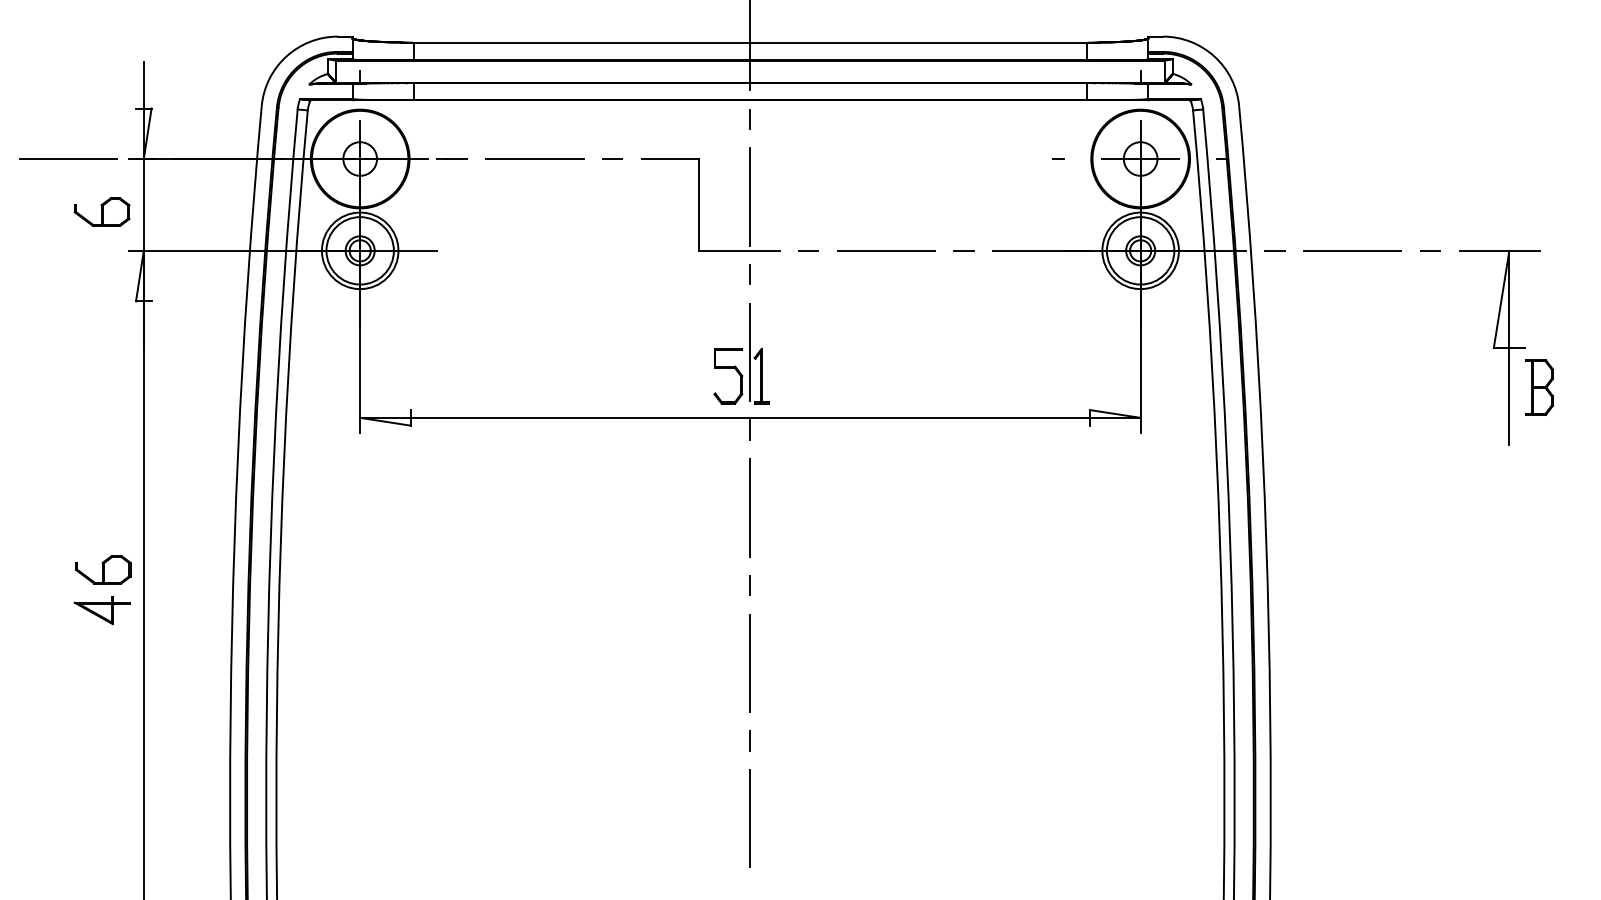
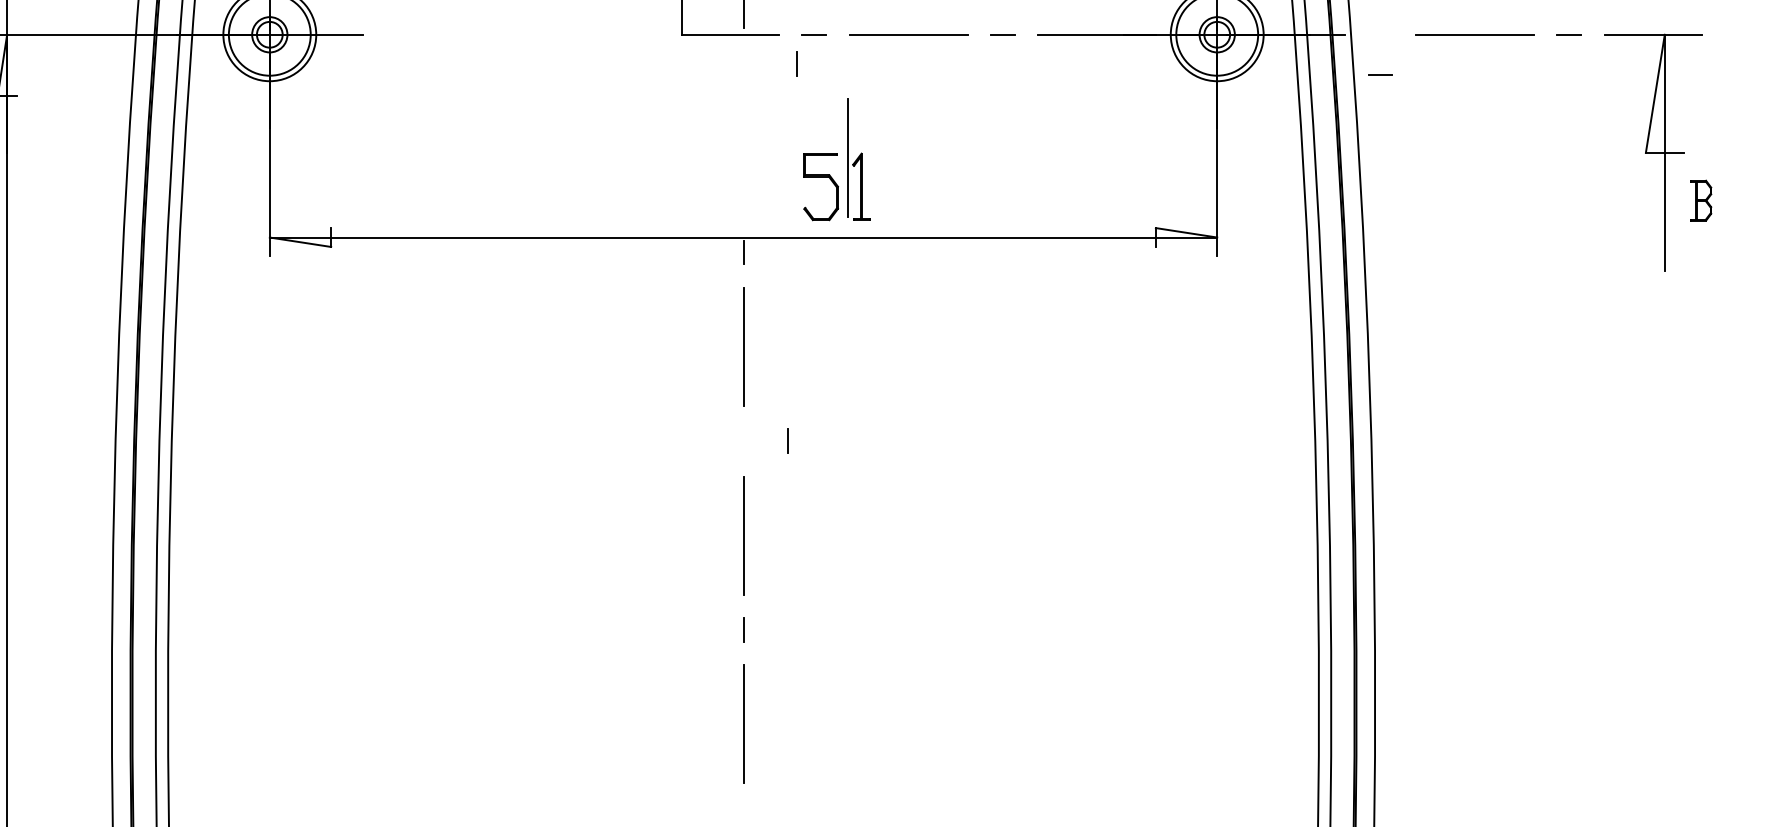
line: (1274, 250) -> (1379, 74), moved
line: (749, 274) -> (795, 63), moved
part: (741, 353) -> (837, 159), moved
part: (1539, 387) -> (1701, 200), size x0.6
line: (749, 585) -> (787, 441), moved

